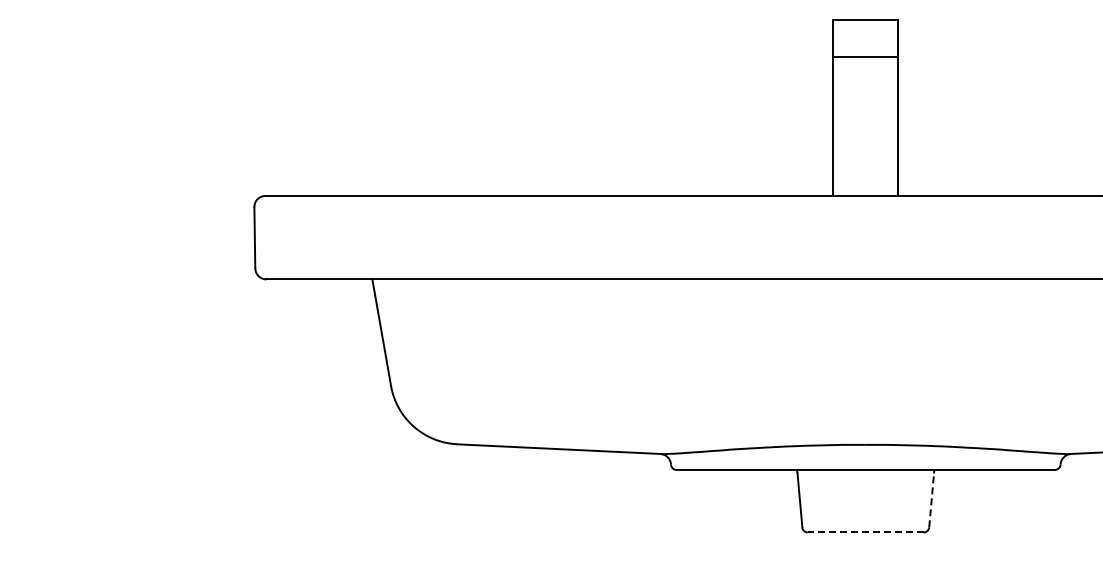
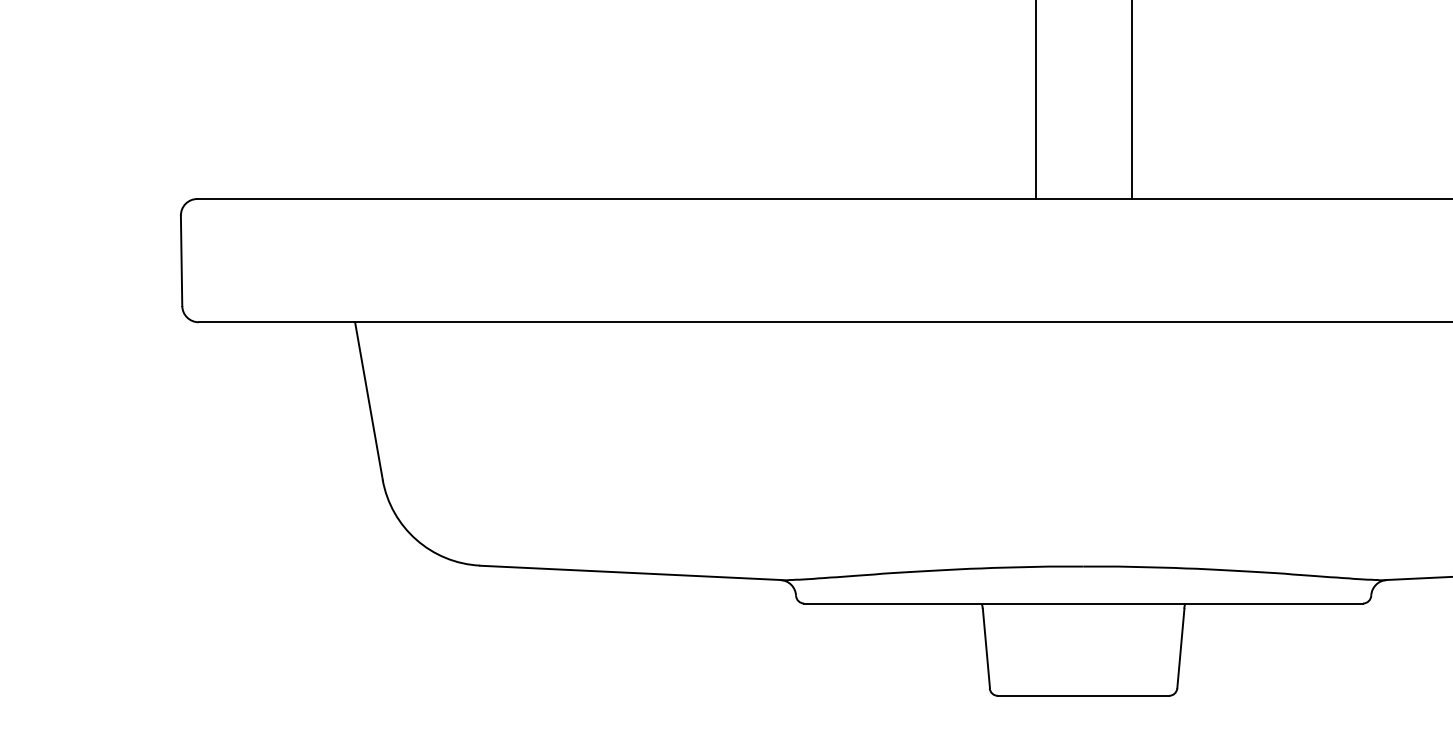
line: (931, 499) -> (1180, 647), dashed -> solid
line: (865, 532) -> (1083, 695), dashed -> solid

